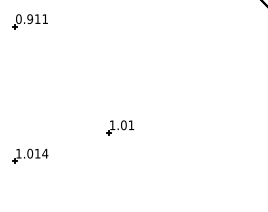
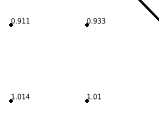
part: (165, 22) -> (95, 22), added
part: (119, 126) -> (92, 97), moved

